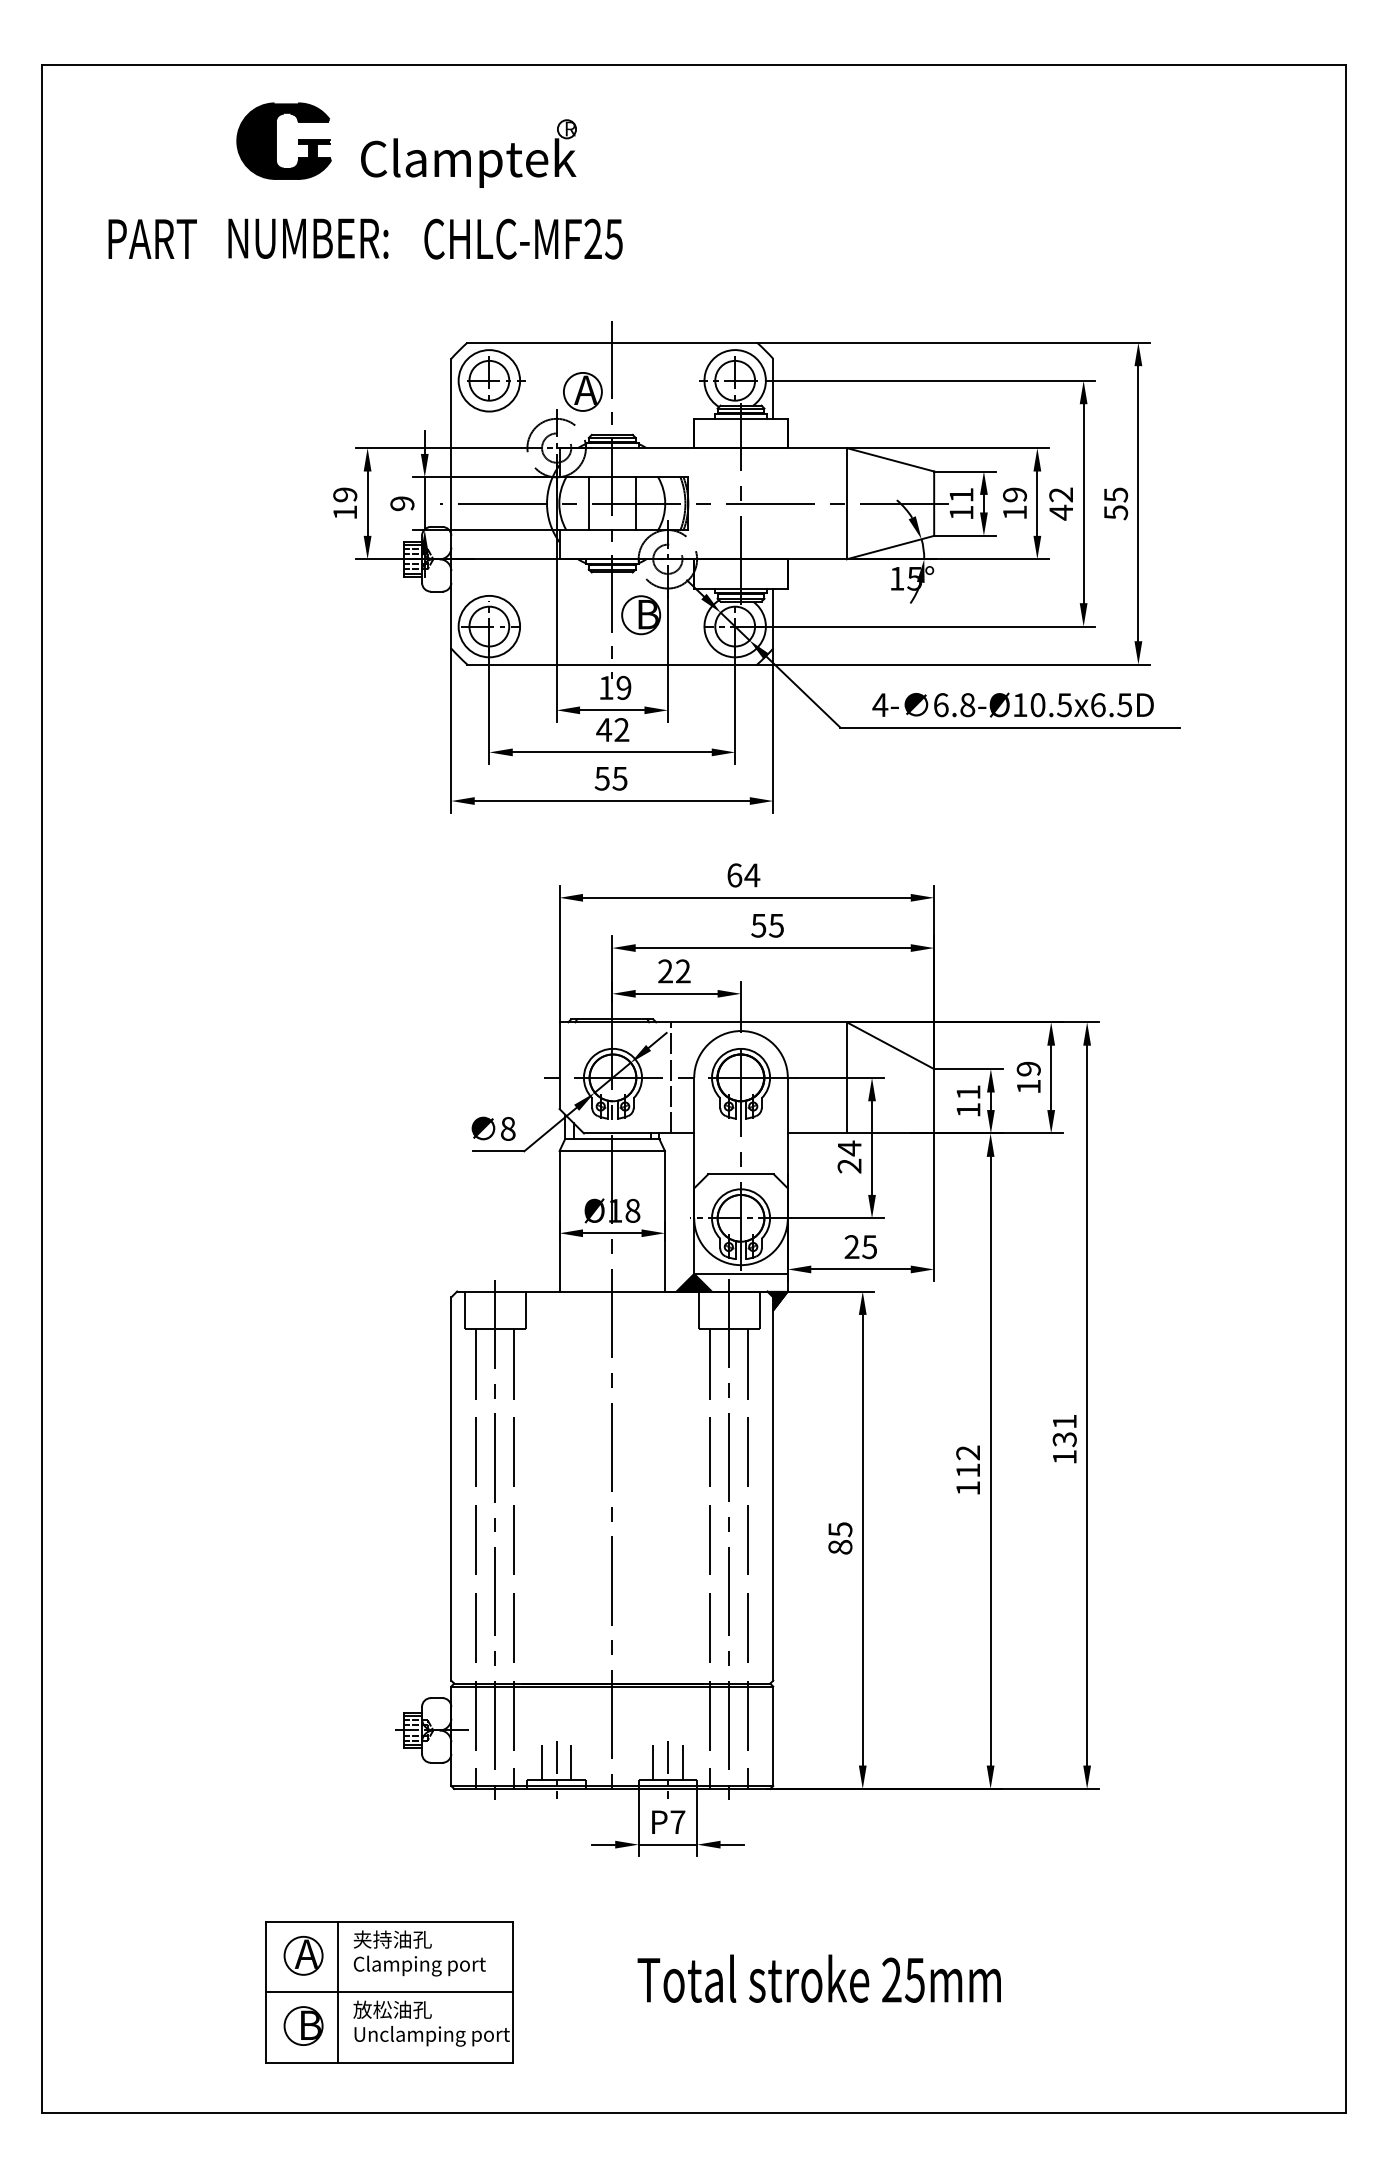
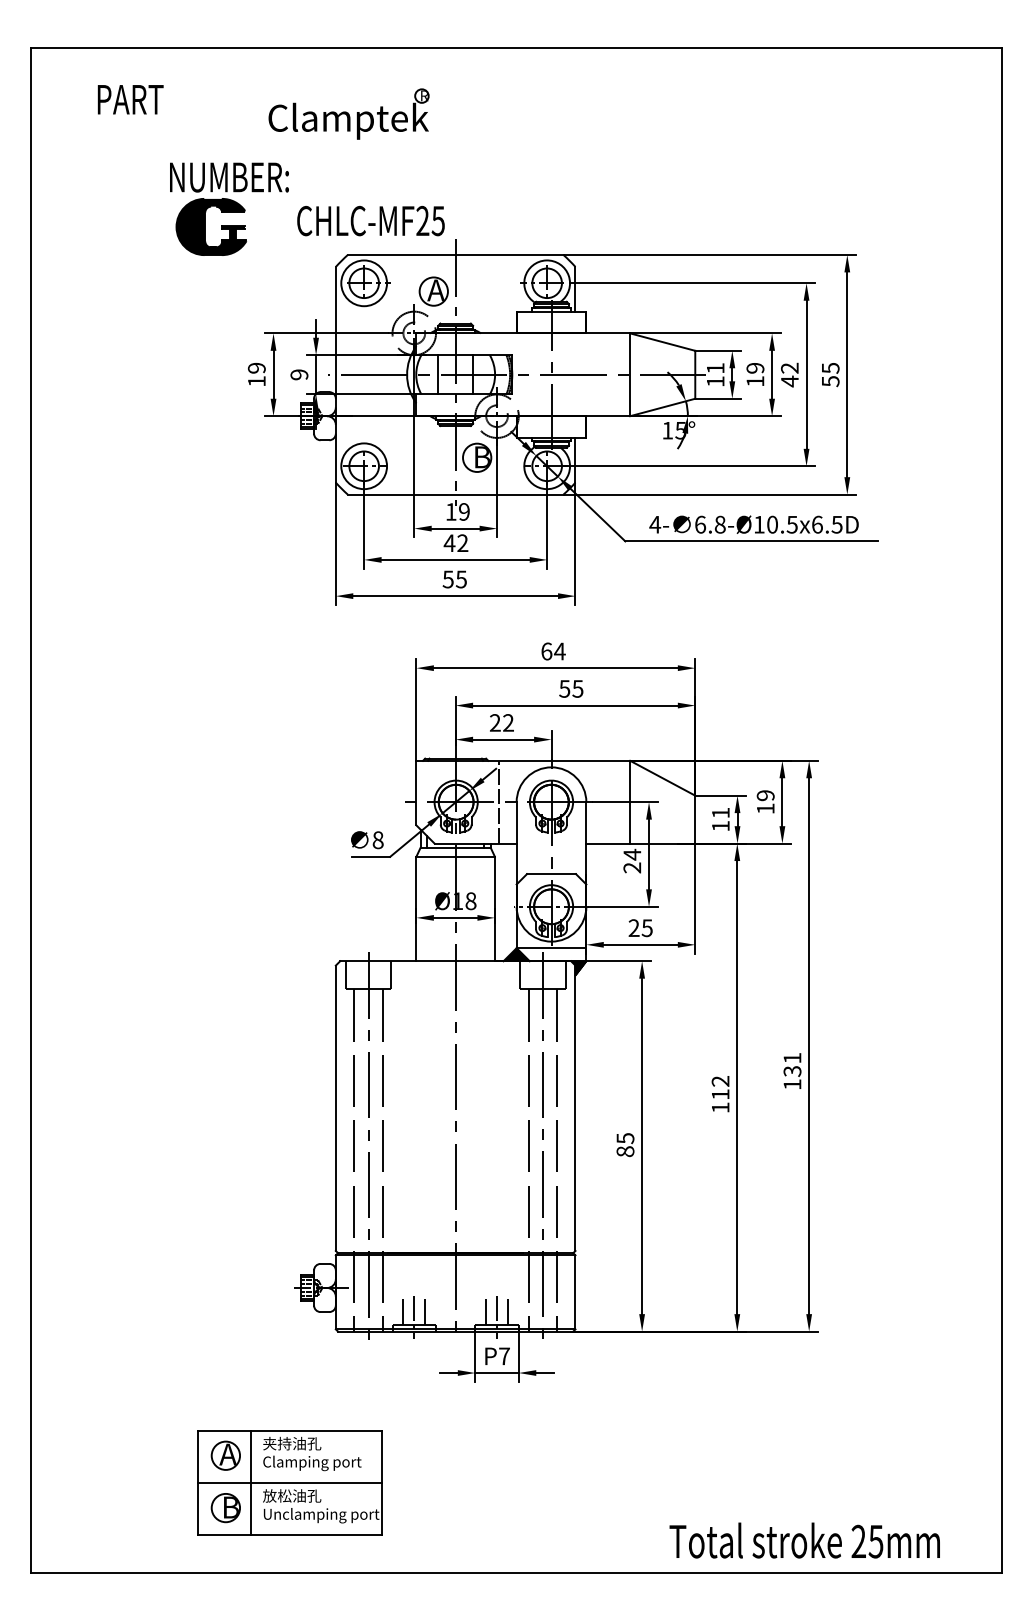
part: (276, 140) -> (205, 226), moved
text: (152, 238) -> (130, 99), moved
text: (523, 238) -> (370, 220), moved
text: (818, 1978) -> (804, 1540), moved

